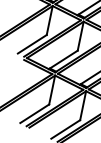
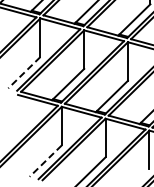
line: (32, 44) -> (24, 73), solid -> dashed
line: (34, 114) -> (45, 161), solid -> dashed

